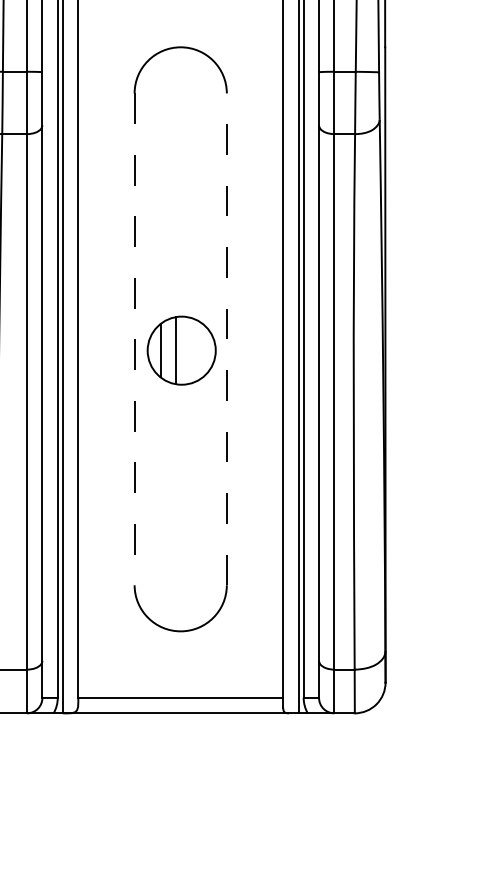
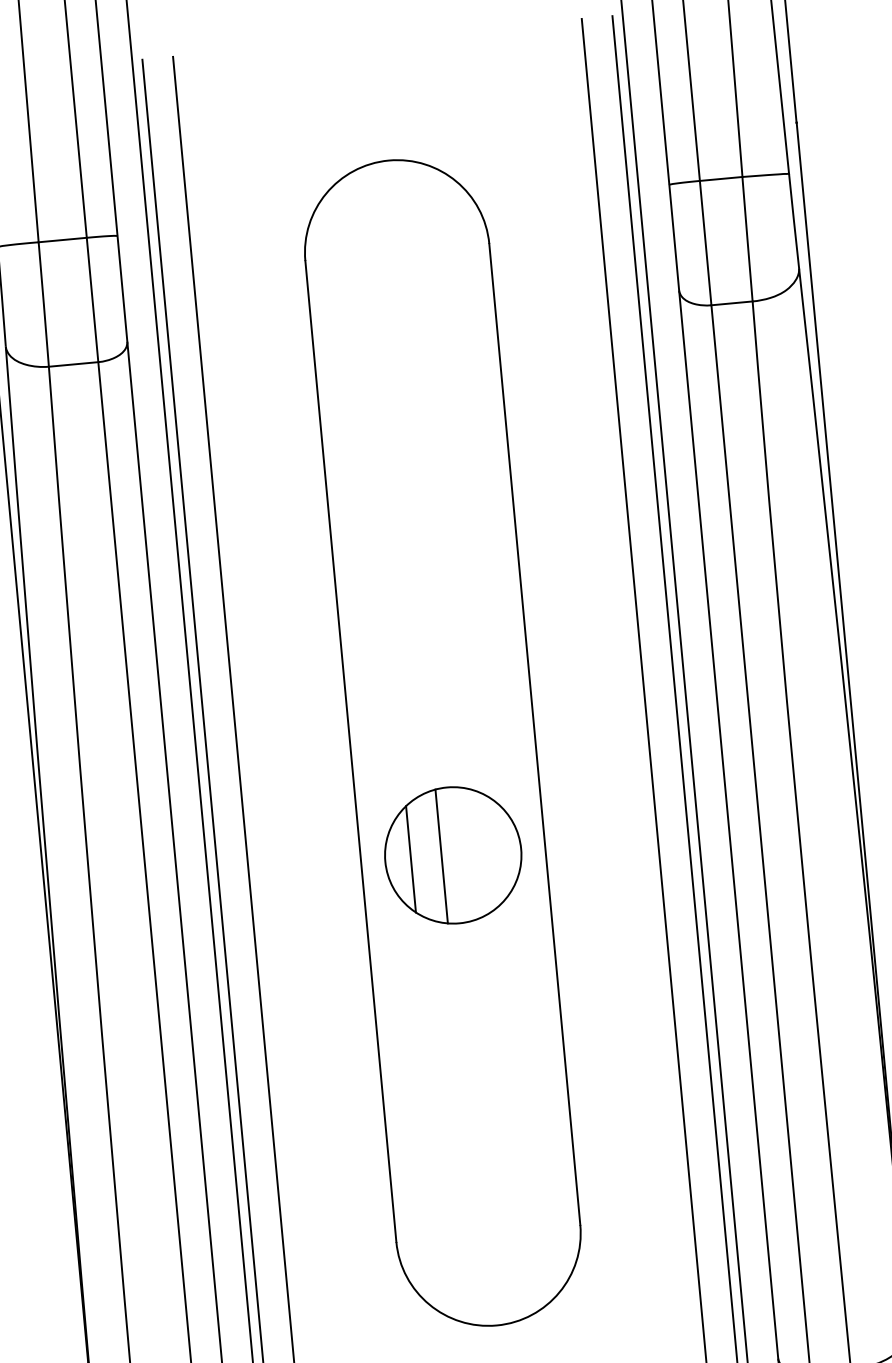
line: (134, 339) -> (350, 751), dashed -> solid
line: (226, 339) -> (534, 734), dashed -> solid
part: (181, 350) -> (452, 855), moved

